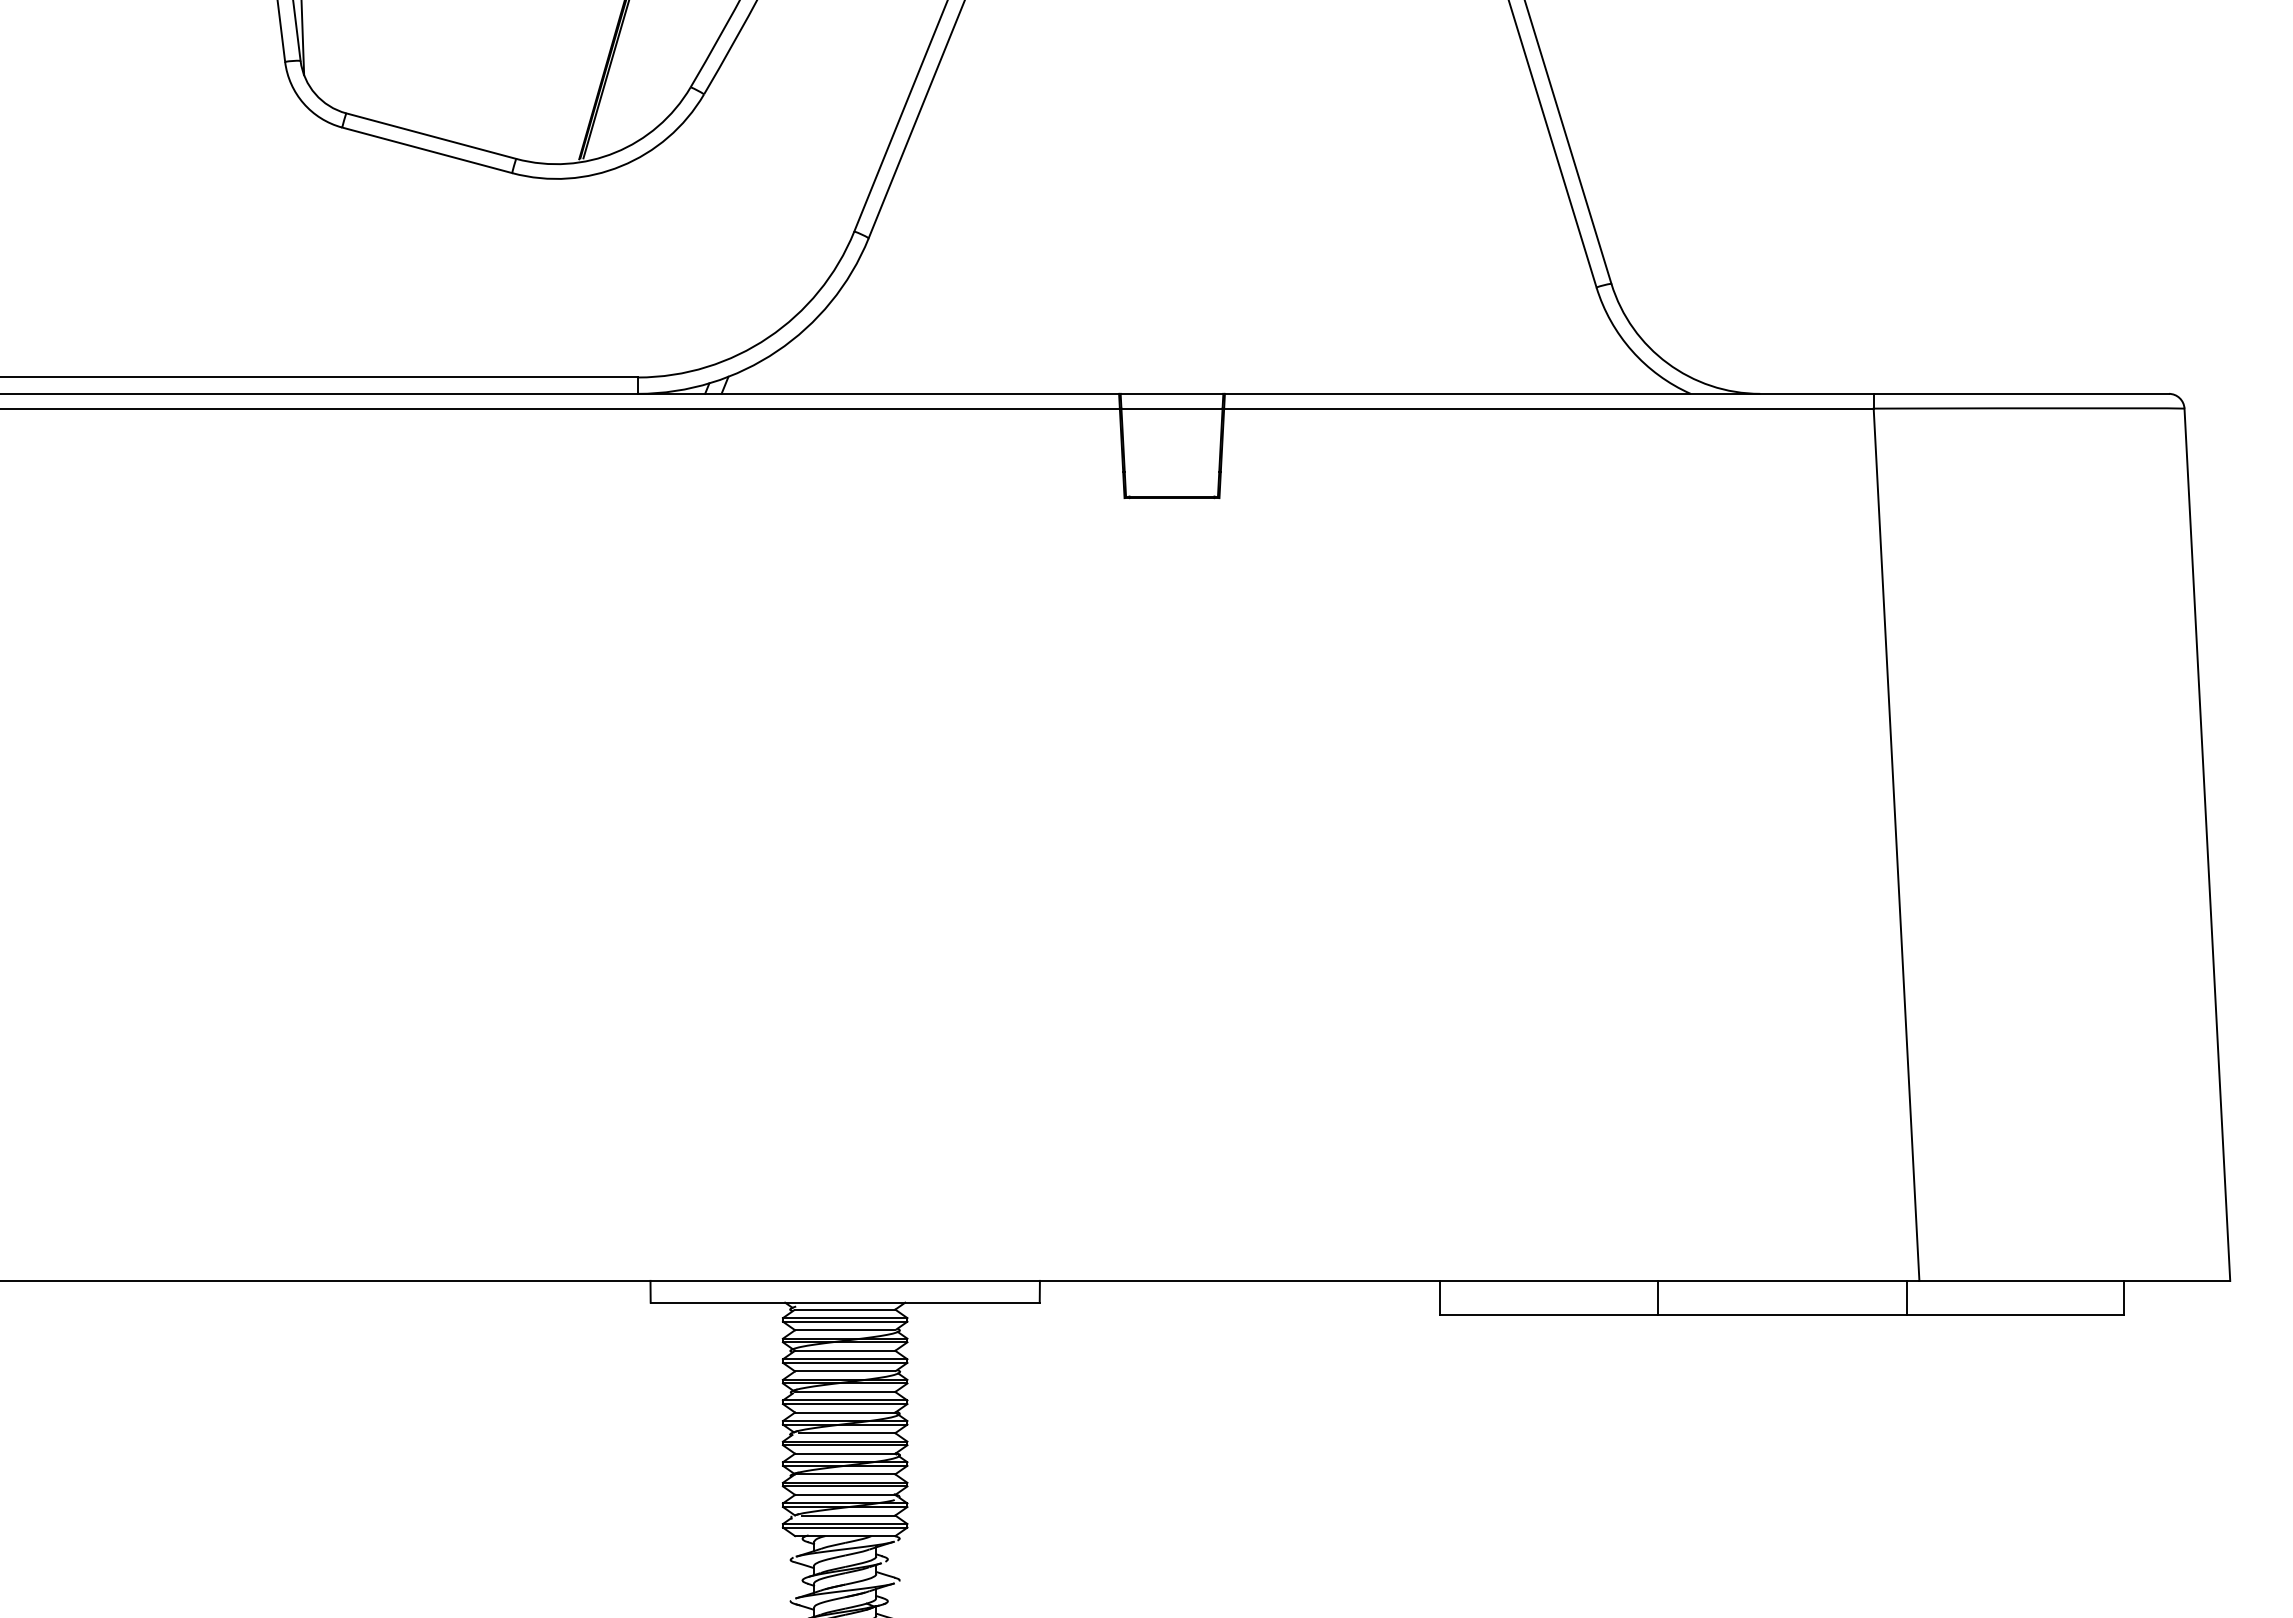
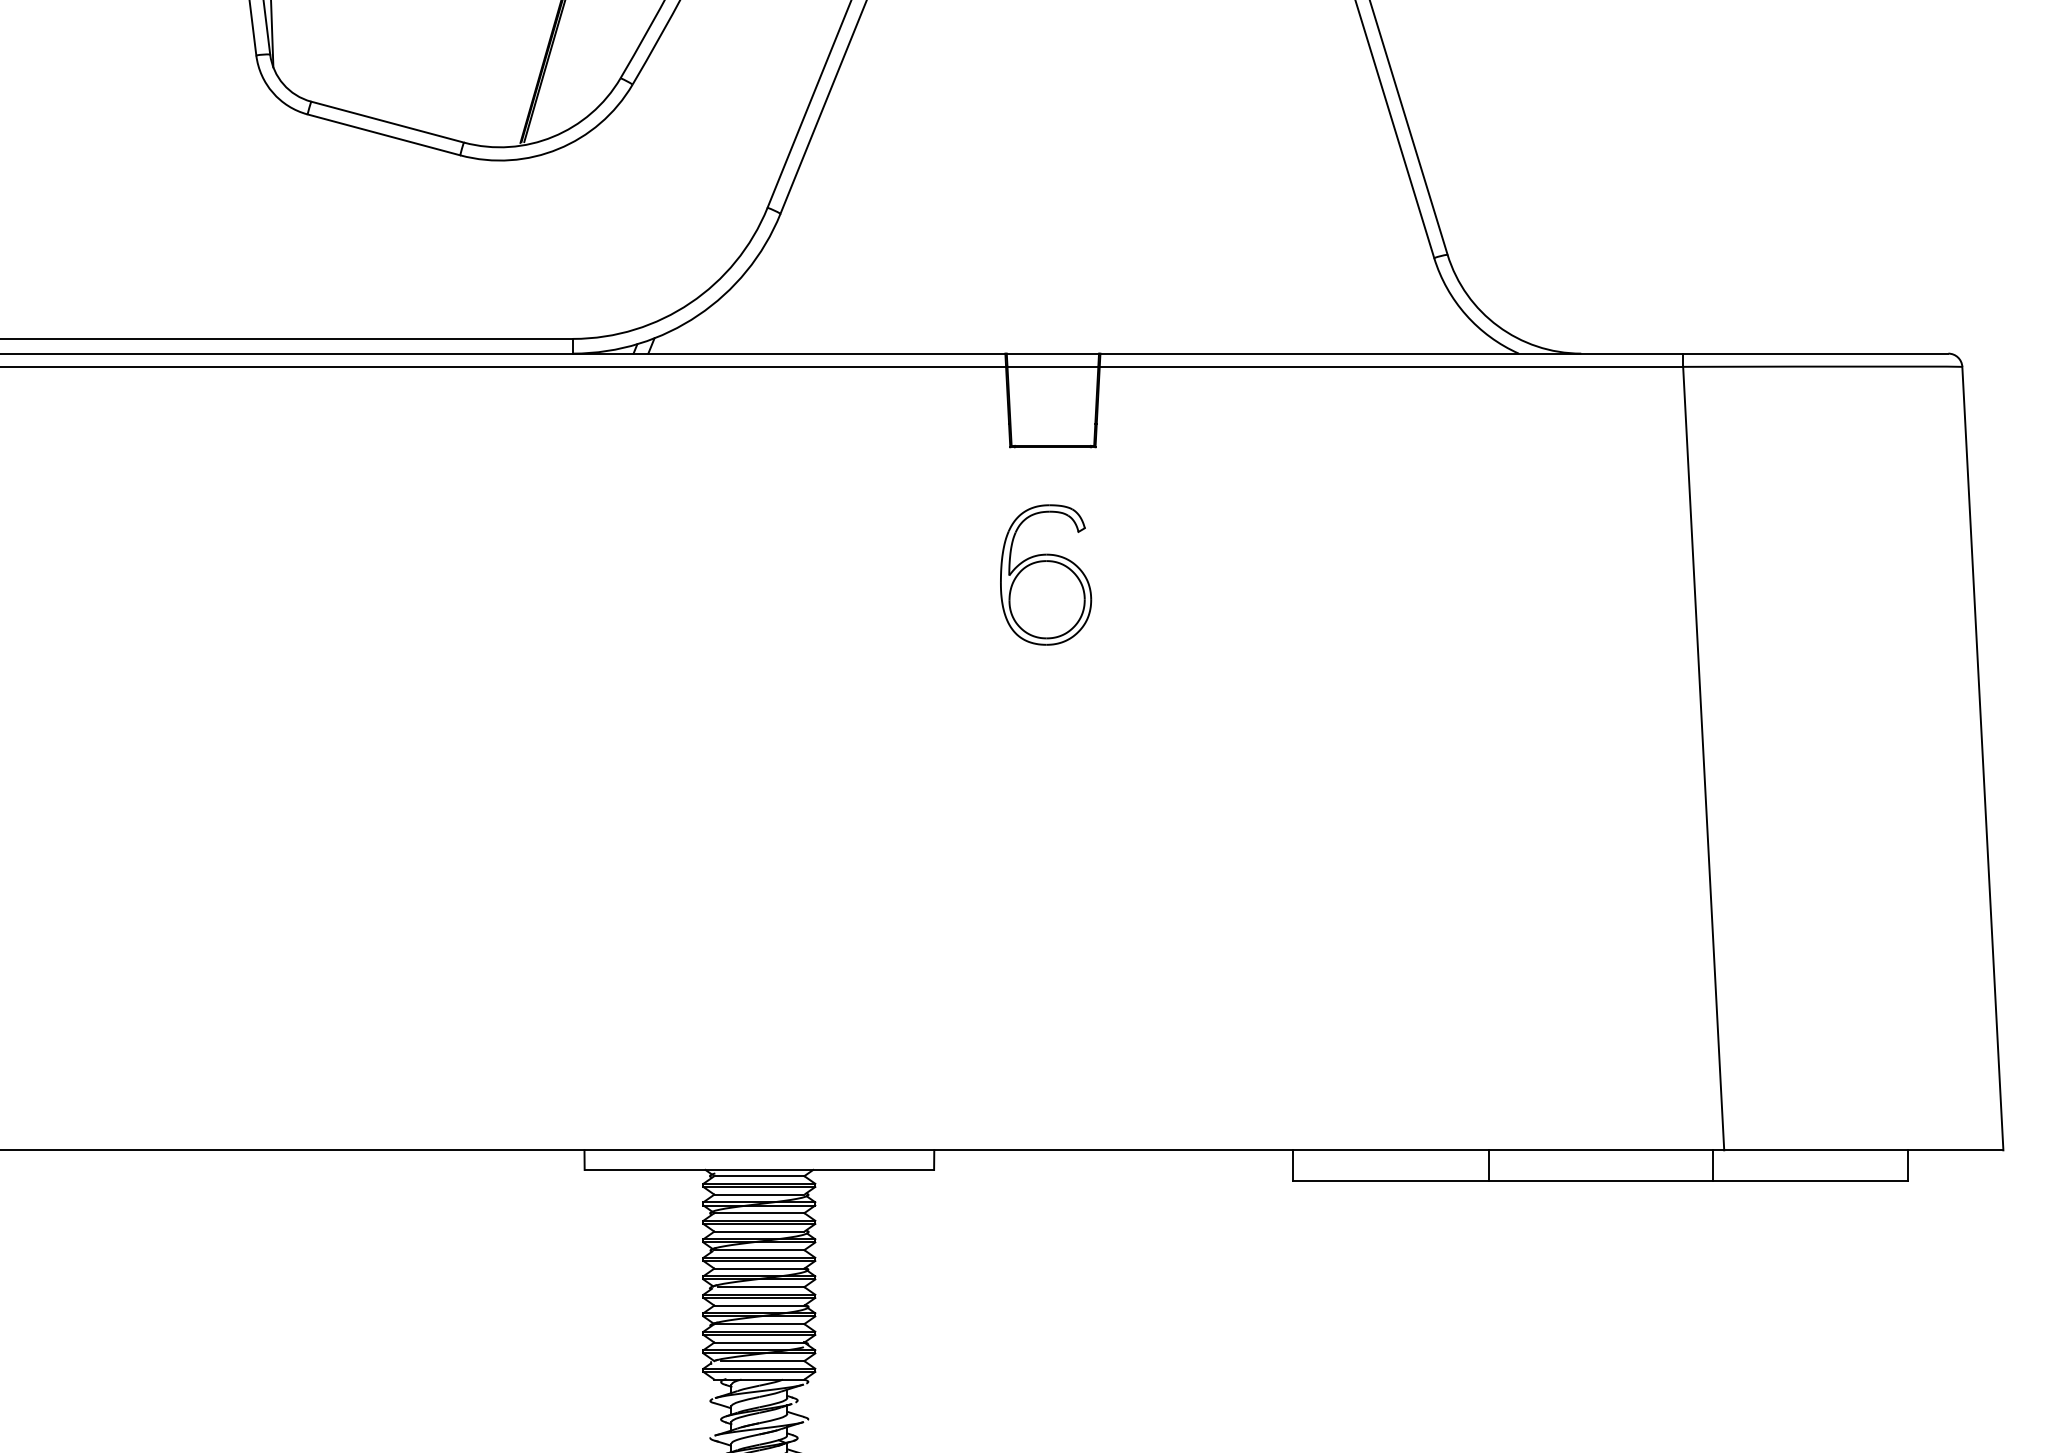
part: (1164, 639) -> (1046, 574), added

